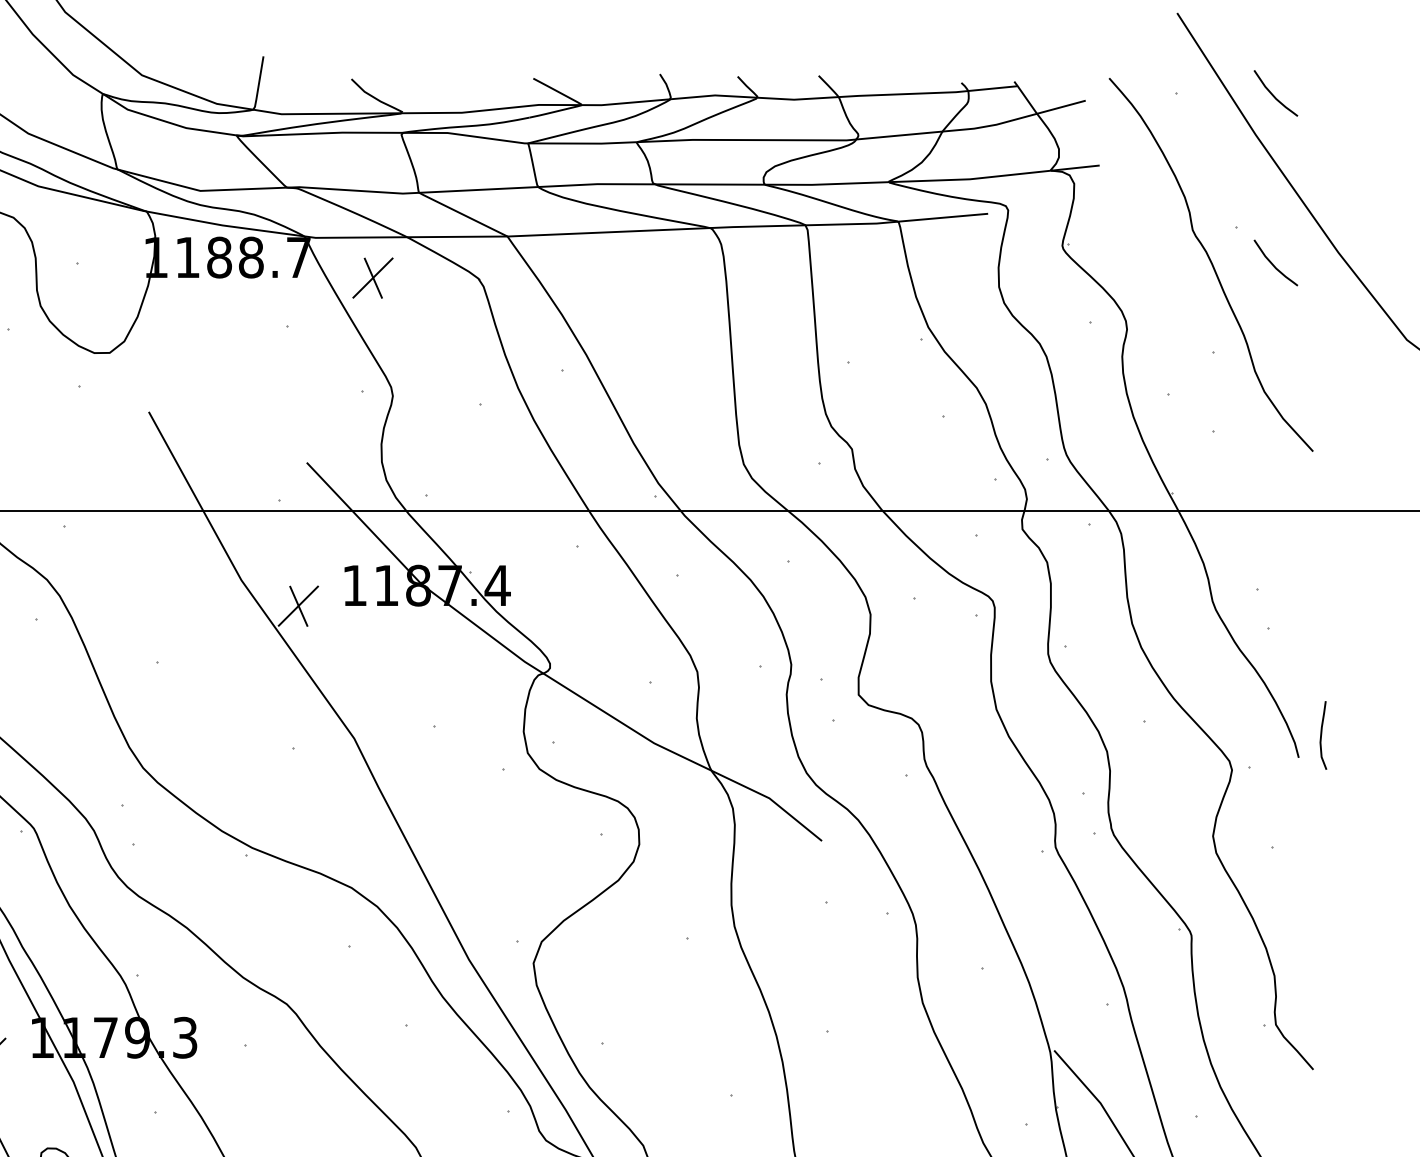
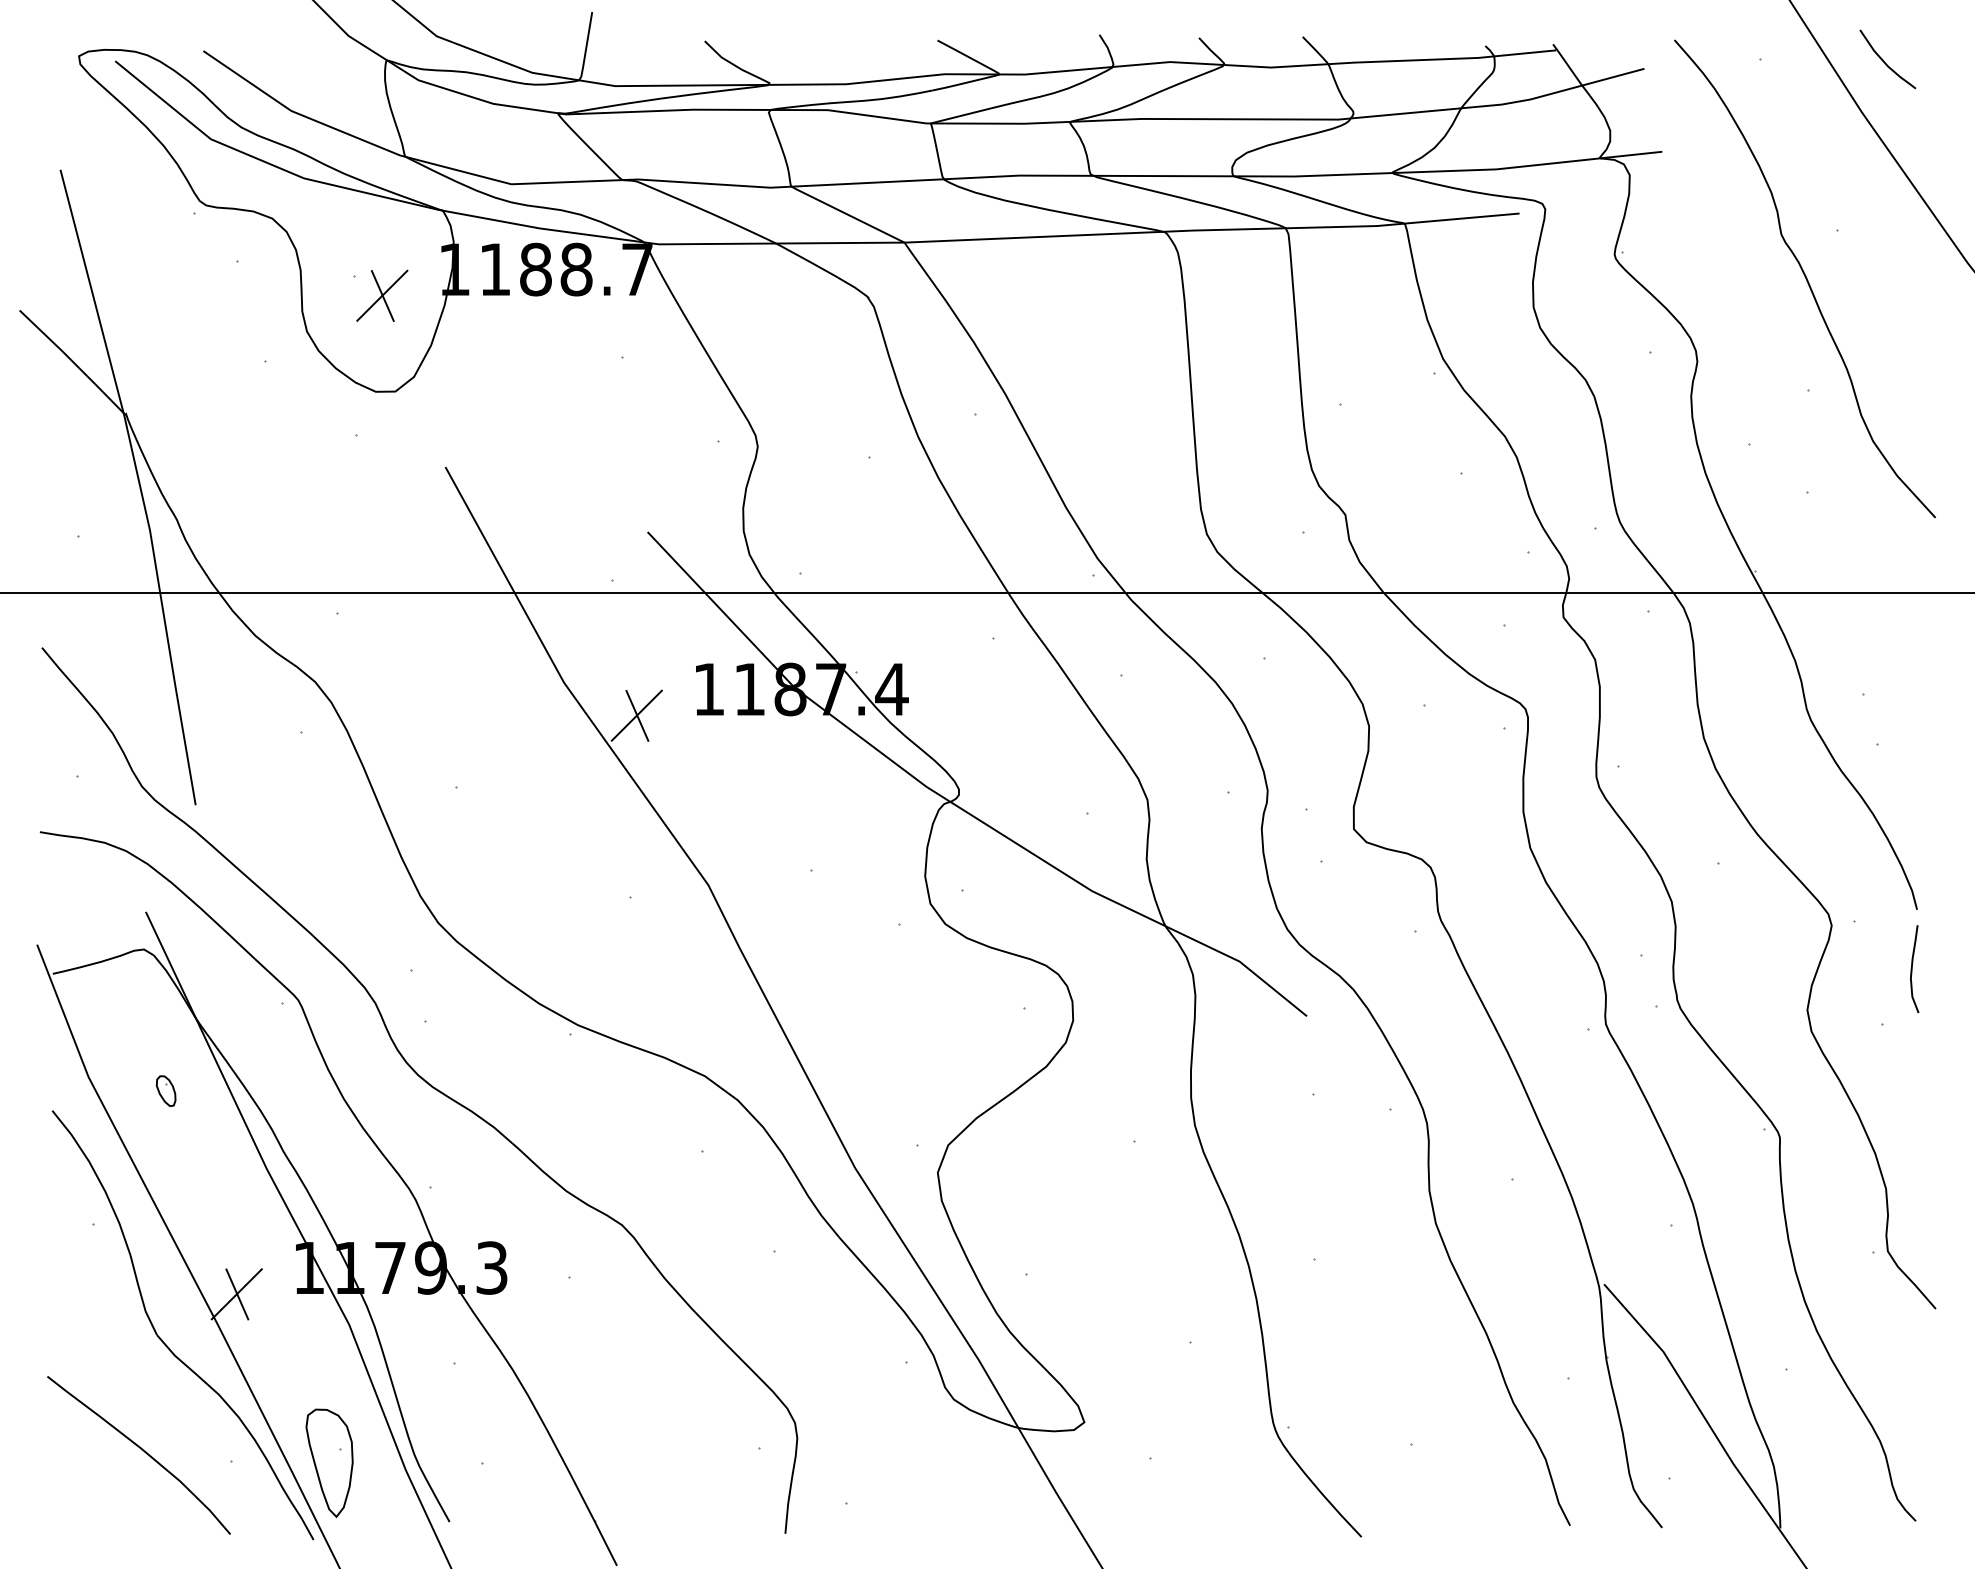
curve: (1273, 263) -> (1884, 277), removed
part: (373, 277) -> (382, 295), moved
curve: (1321, 735) -> (1912, 969), moved

